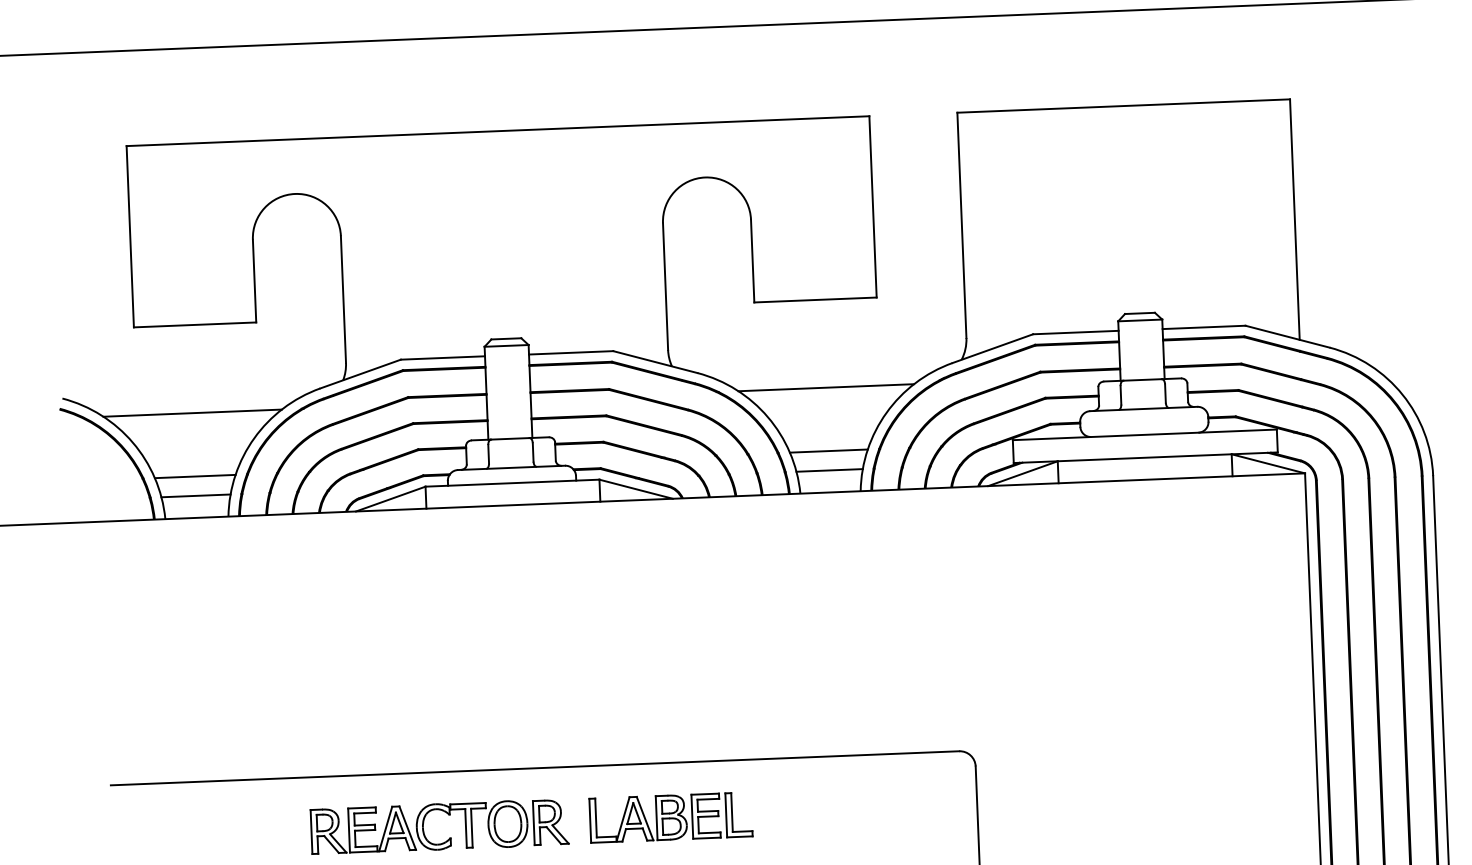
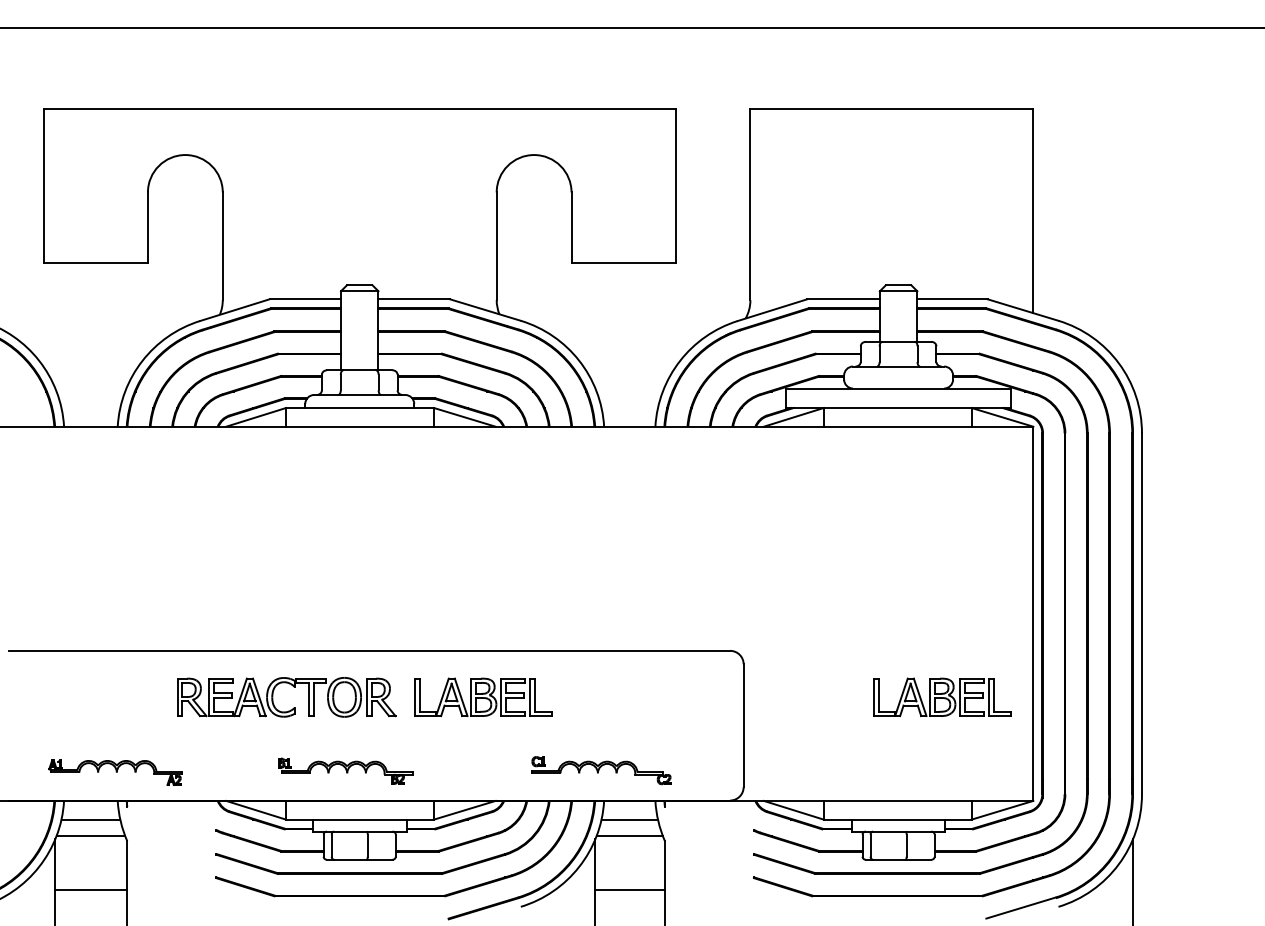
line: (826, 387) -> (629, 337), removed
line: (192, 413) -> (90, 337), removed
line: (828, 451) -> (629, 391), removed
line: (829, 471) -> (629, 408), removed
line: (194, 476) -> (90, 391), removed
line: (195, 496) -> (90, 408), removed
part: (1211, 796) -> (942, 697), added

